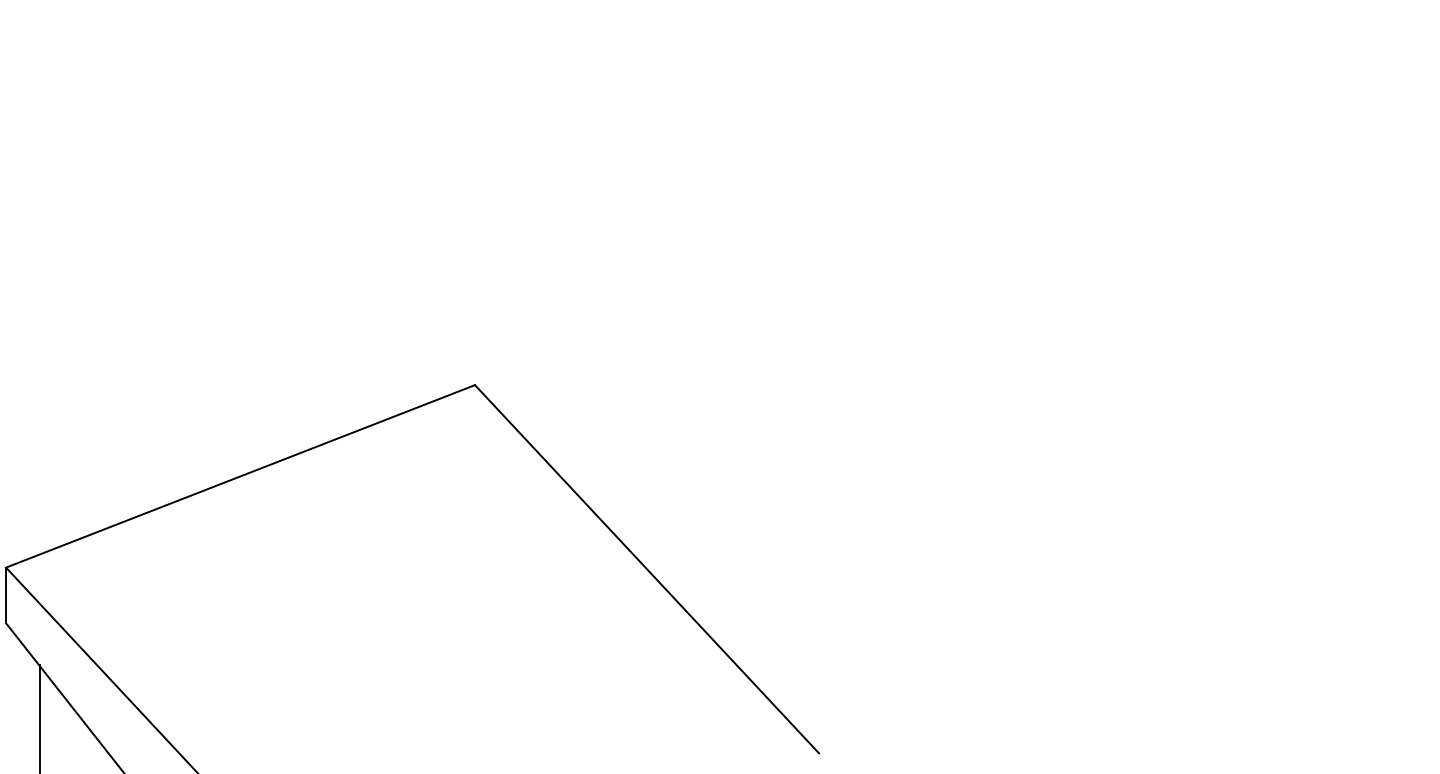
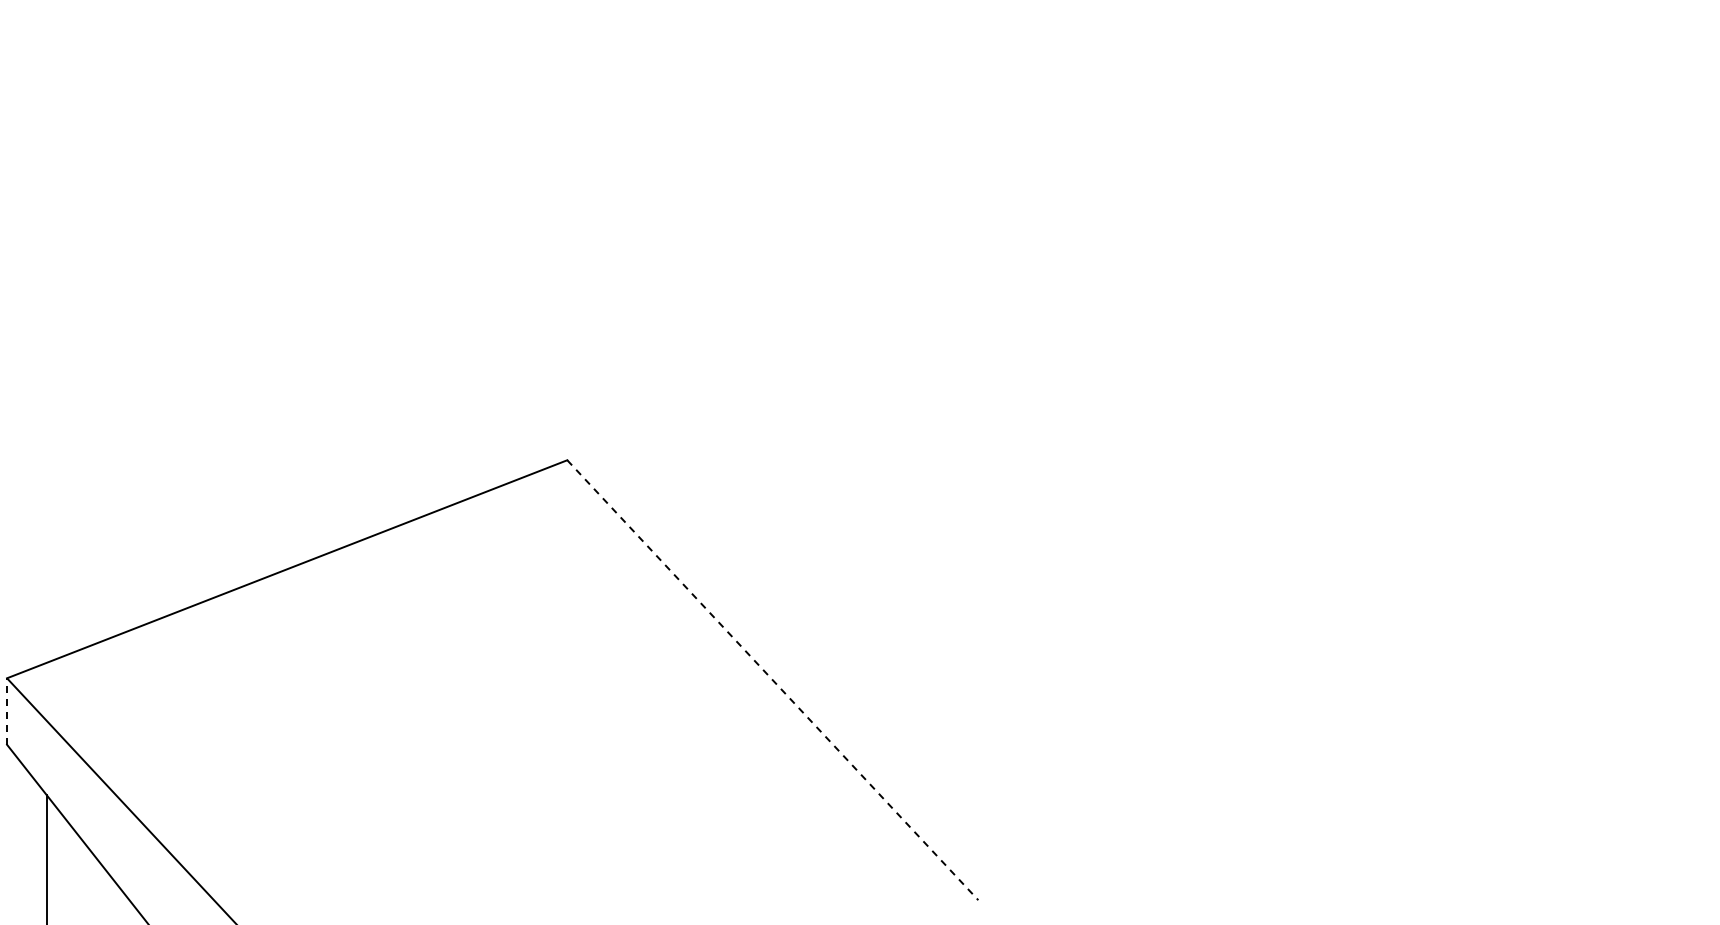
line: (647, 569) -> (773, 680), solid -> dashed
line: (6, 595) -> (7, 711), solid -> dashed

